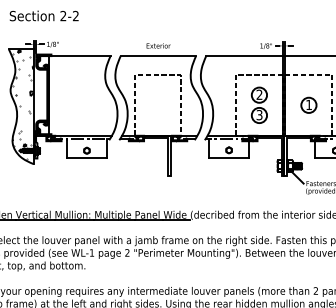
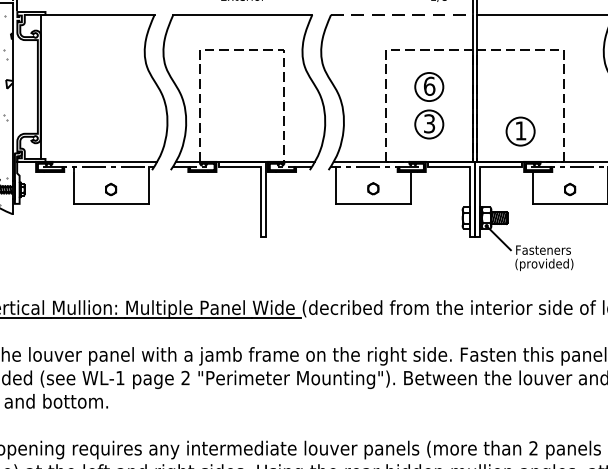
line: (245, 56) -> (403, 15), solid -> dashed
text: (259, 94) -> (429, 85), 2 -> 6
part: (308, 104) -> (519, 130), moved

